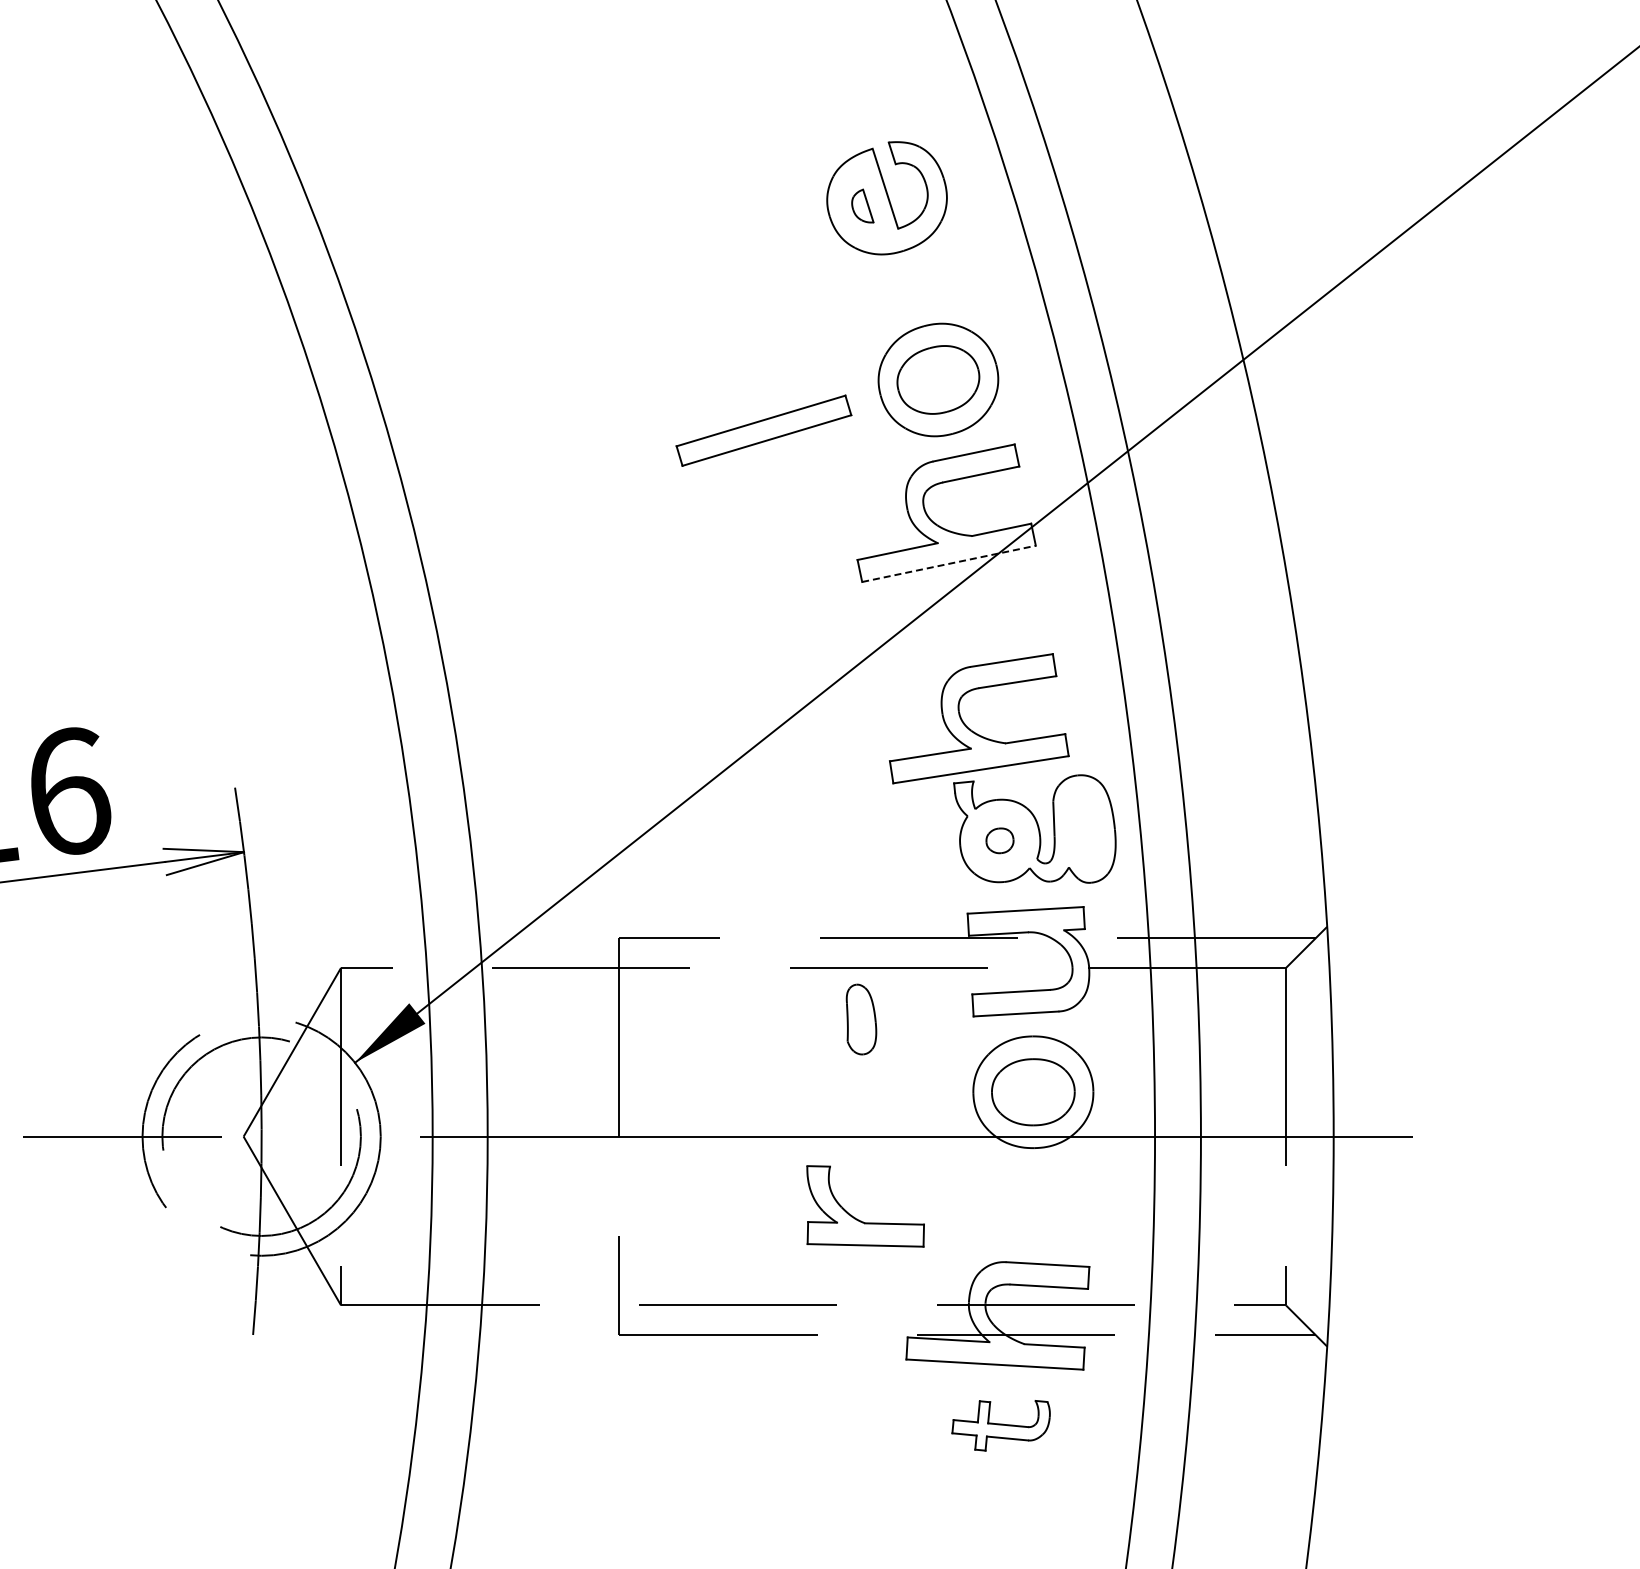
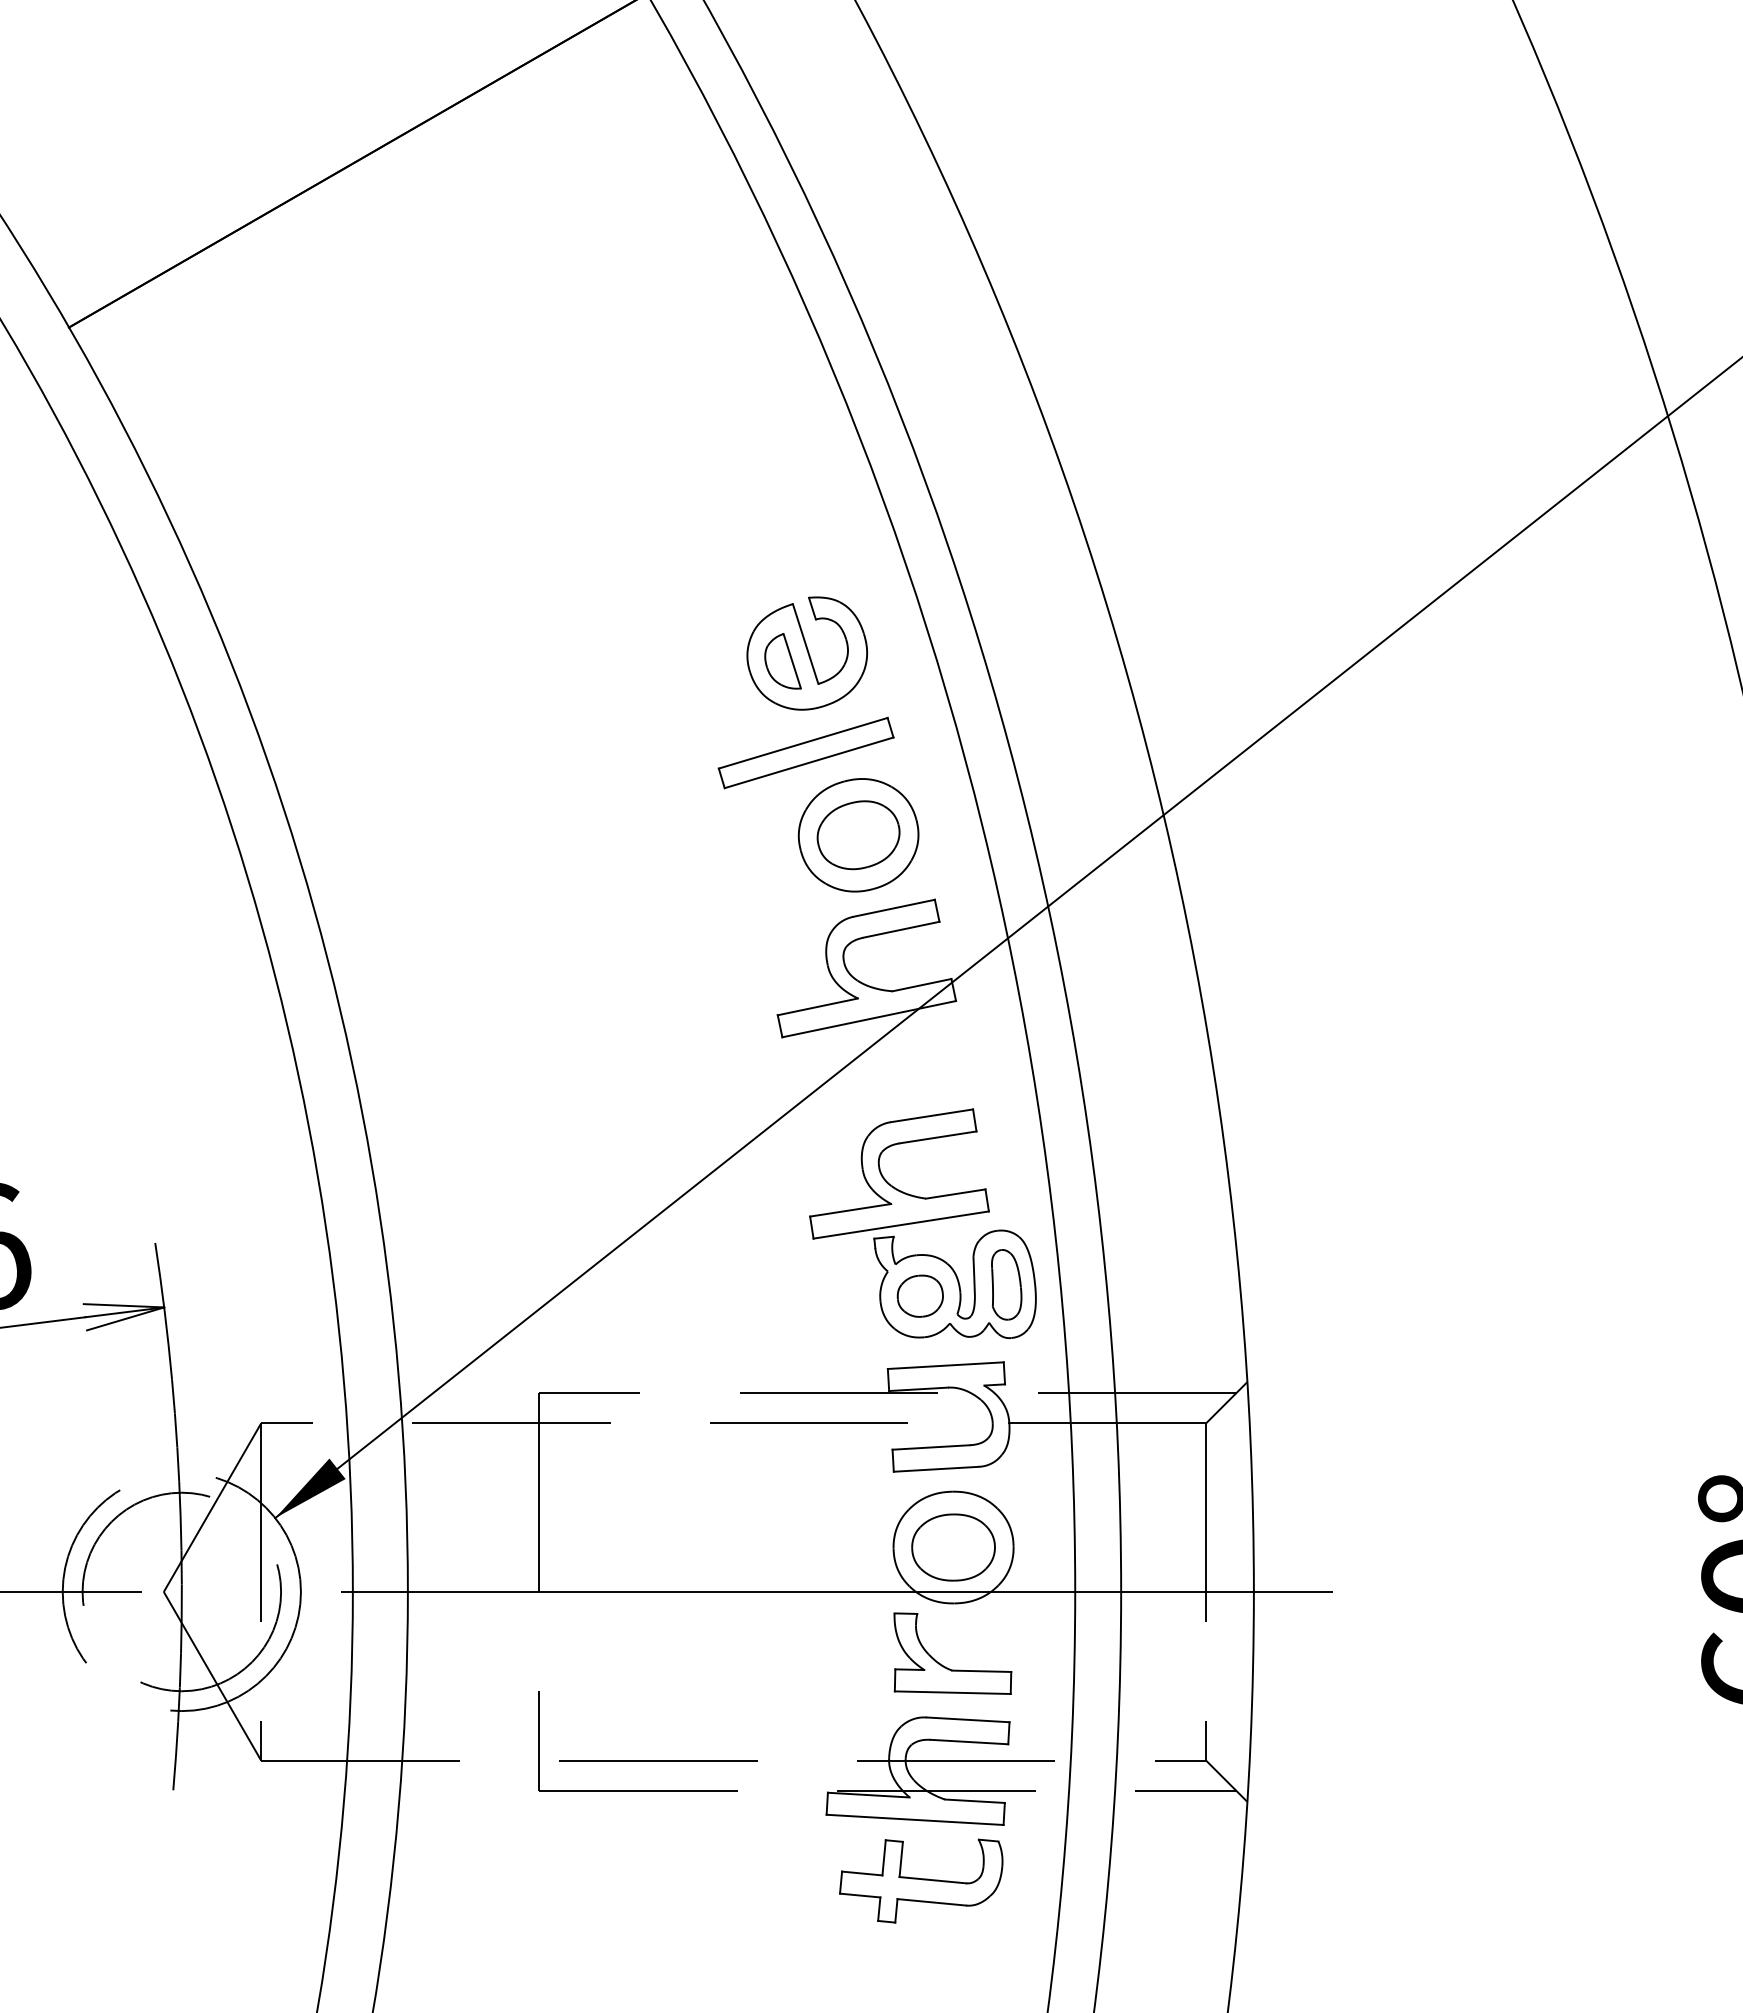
part: (862, 206) -> (782, 661), size x1.67
part: (763, 430) -> (805, 752), moved
line: (949, 564) -> (869, 1019), dashed -> solid
part: (999, 840) -> (919, 1295), size x1.67
part: (861, 1019) -> (1006, 1284), moved
part: (858, 1219) -> (945, 1666), moved
part: (1001, 1425) -> (921, 1880), size x1.67

